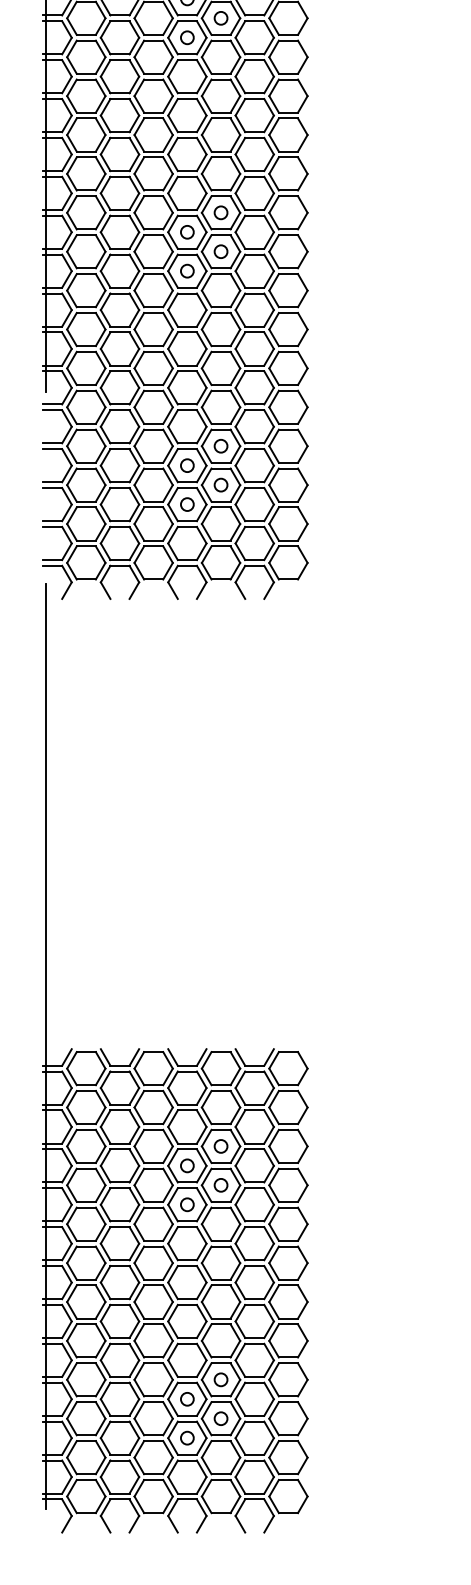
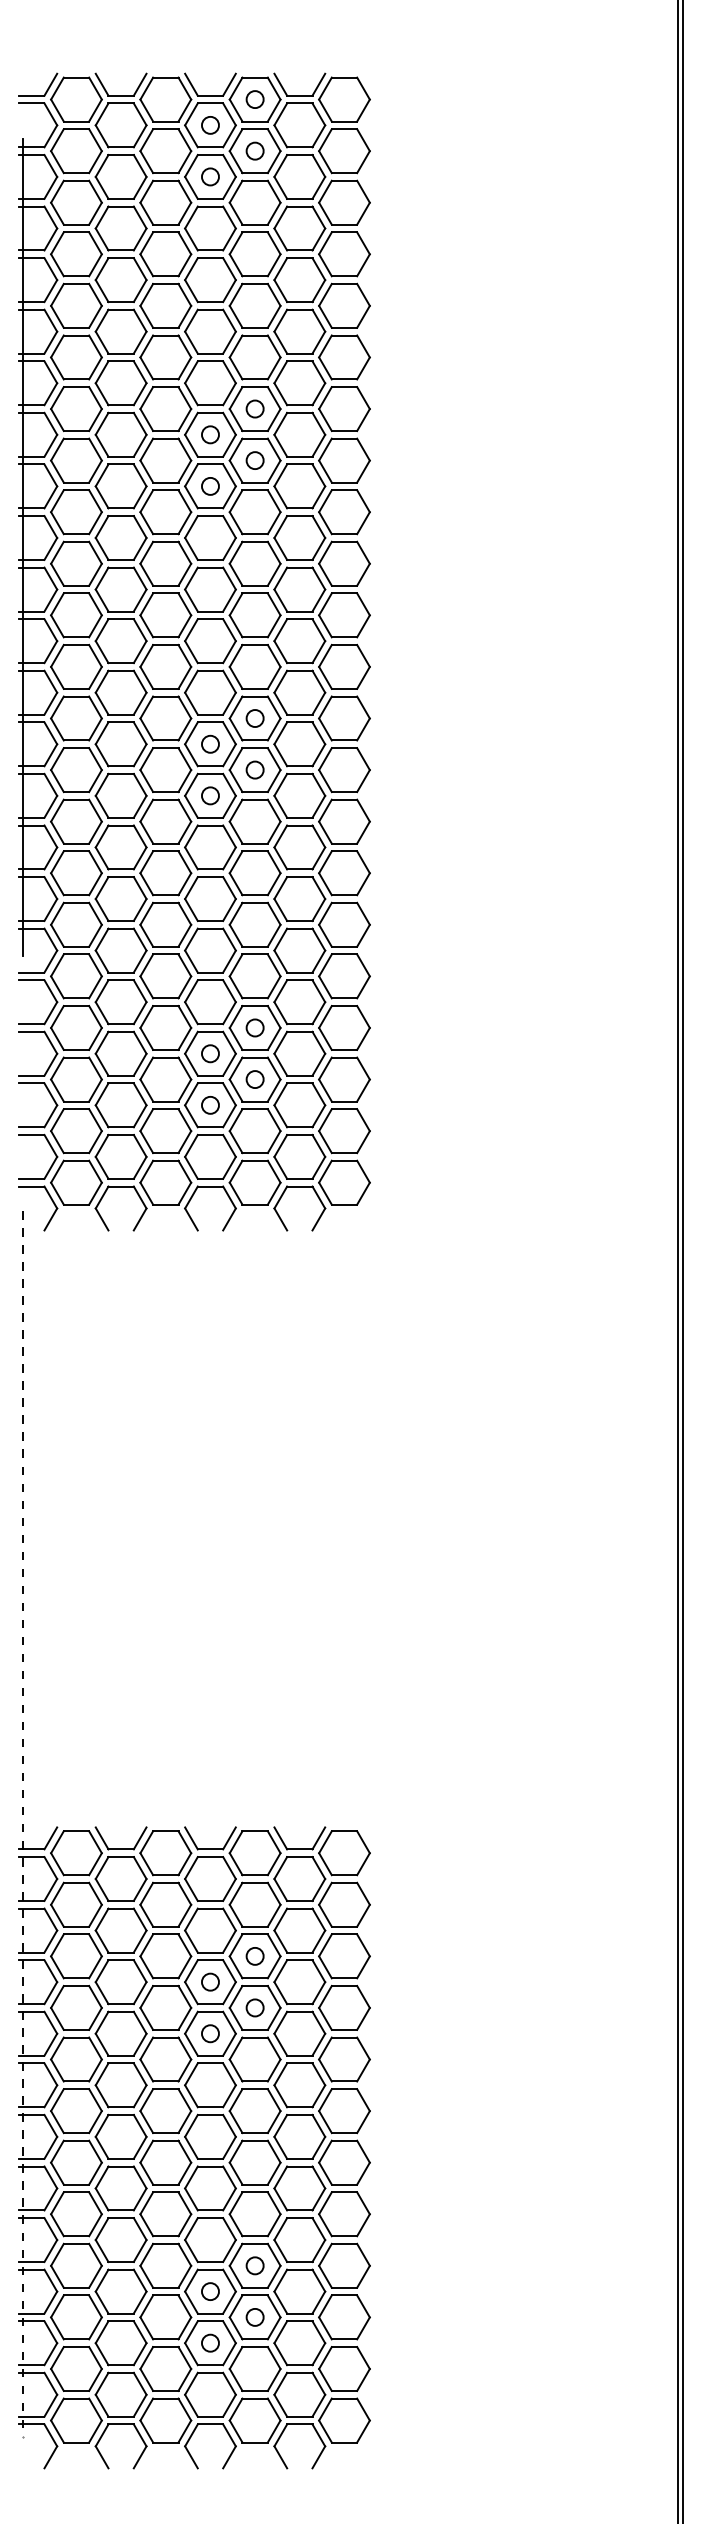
line: (45, 1046) -> (22, 1823), solid -> dashed

